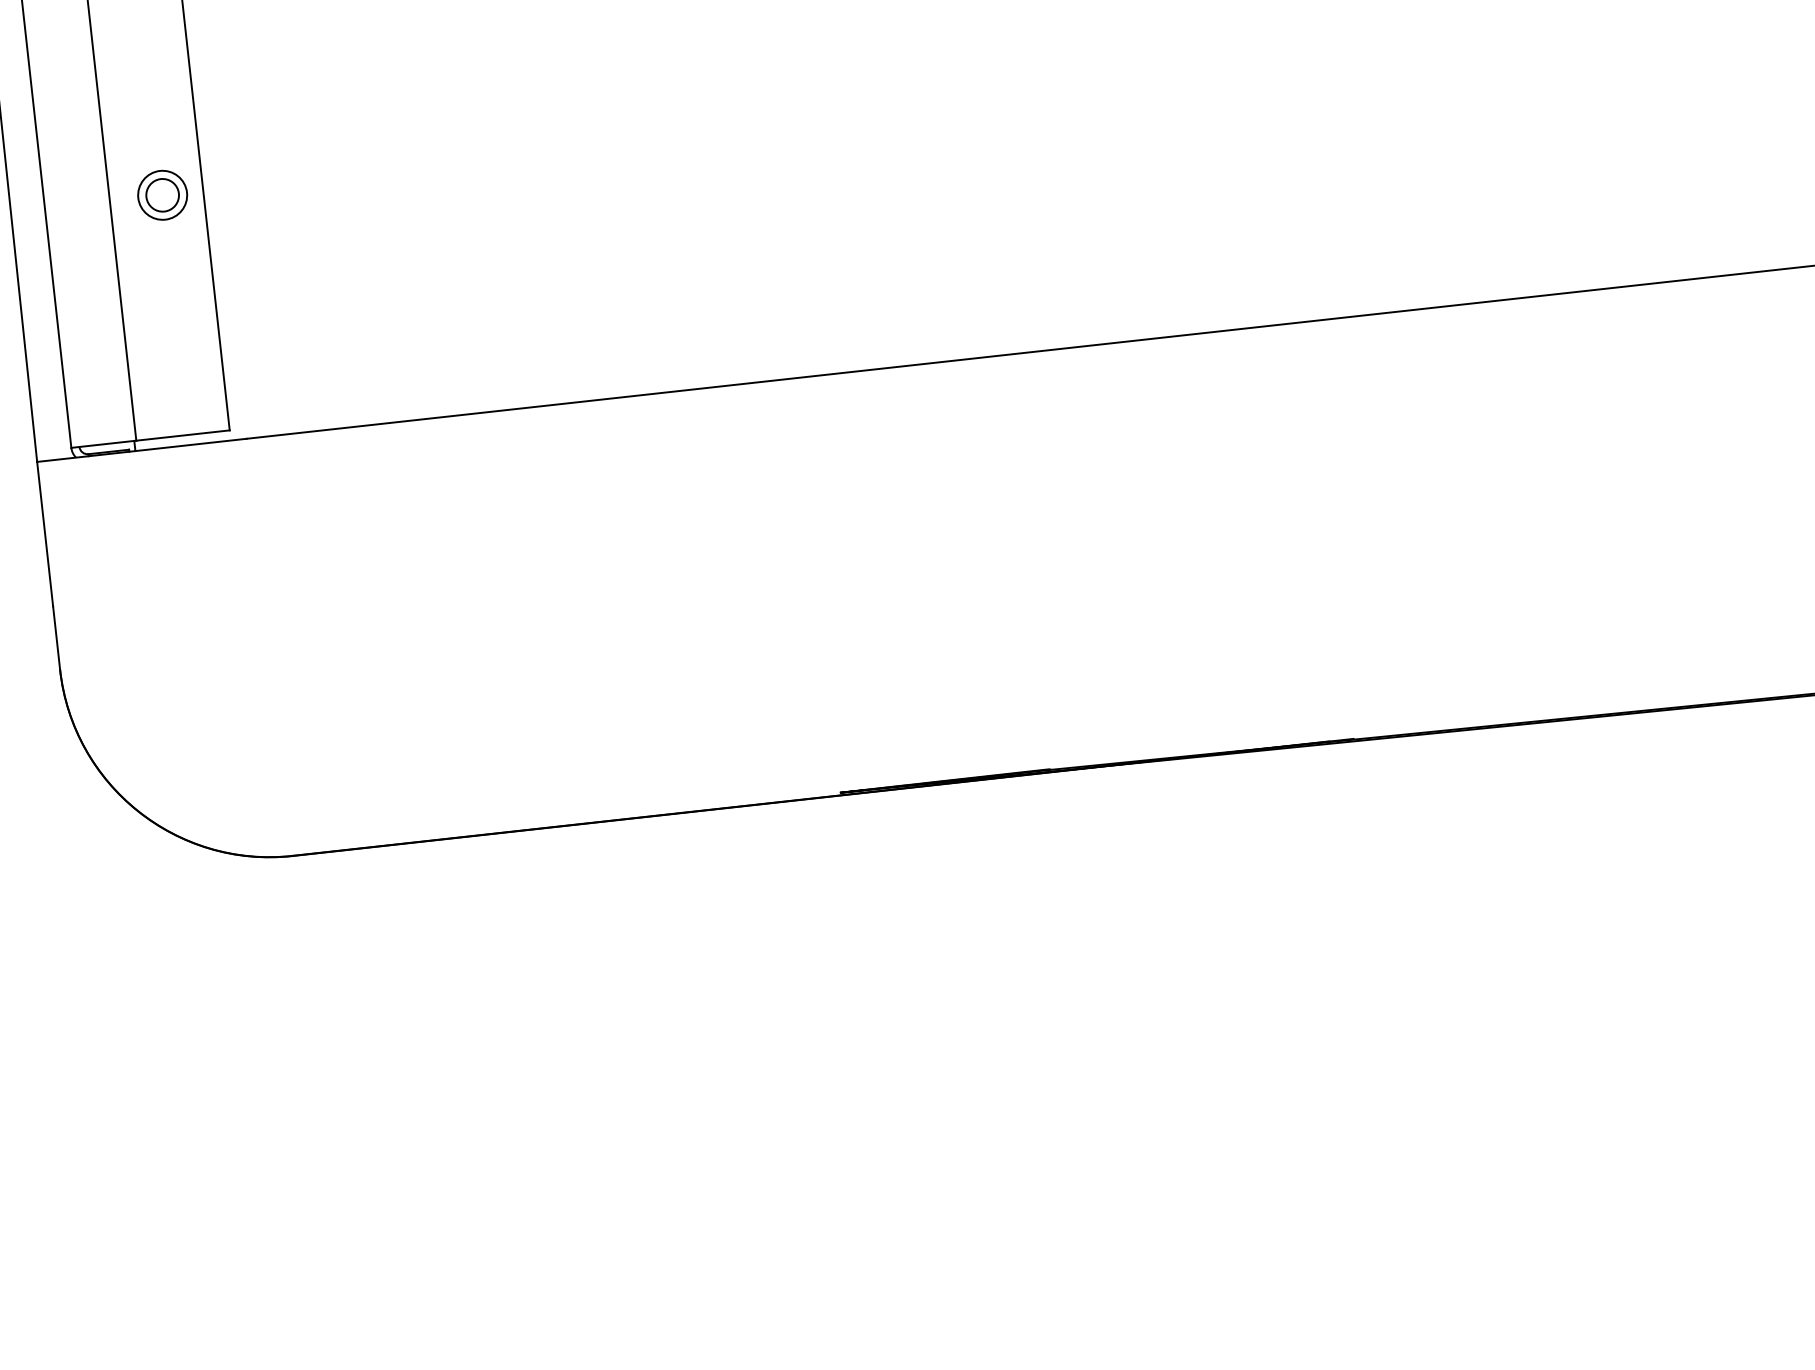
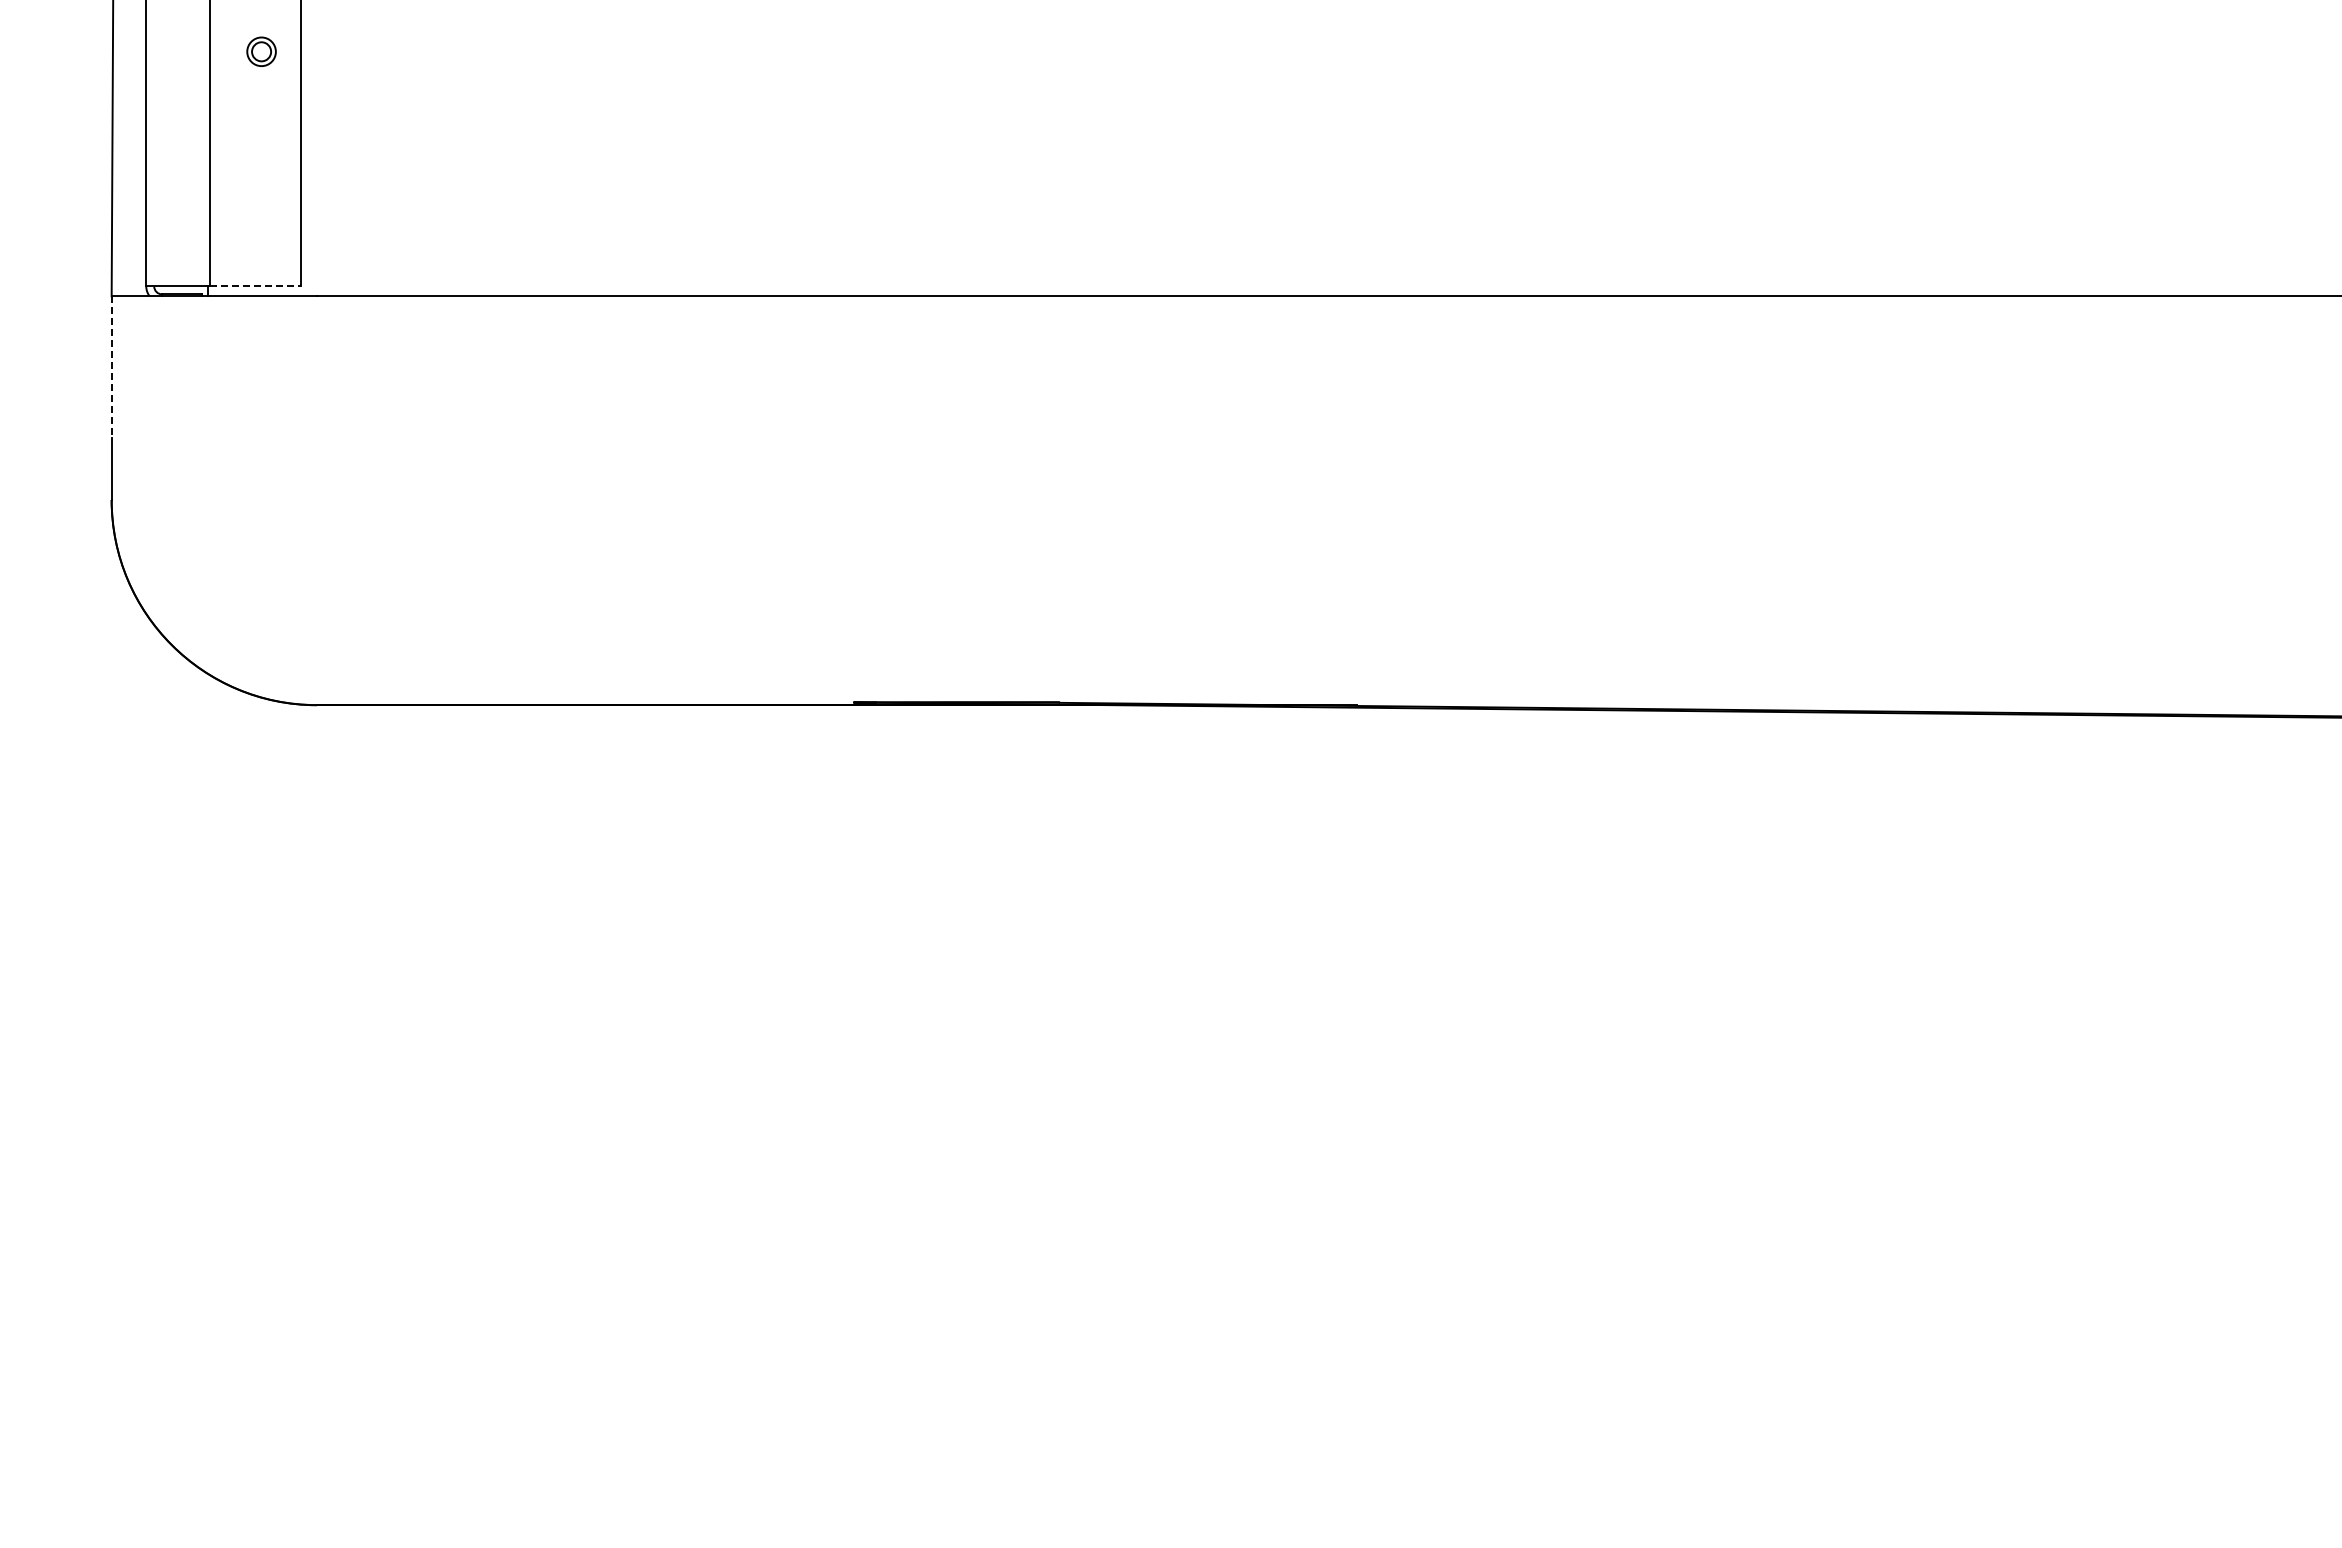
part: (162, 195) -> (261, 51), size x0.6
line: (182, 435) -> (255, 286), solid -> dashed
line: (45, 534) -> (111, 367), solid -> dashed

